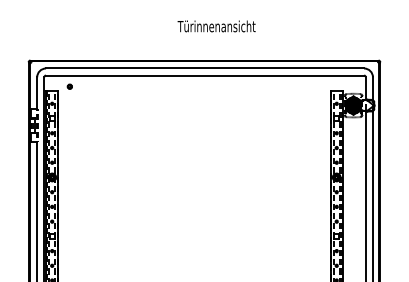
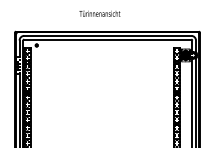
text: (215, 25) -> (99, 13), moved

